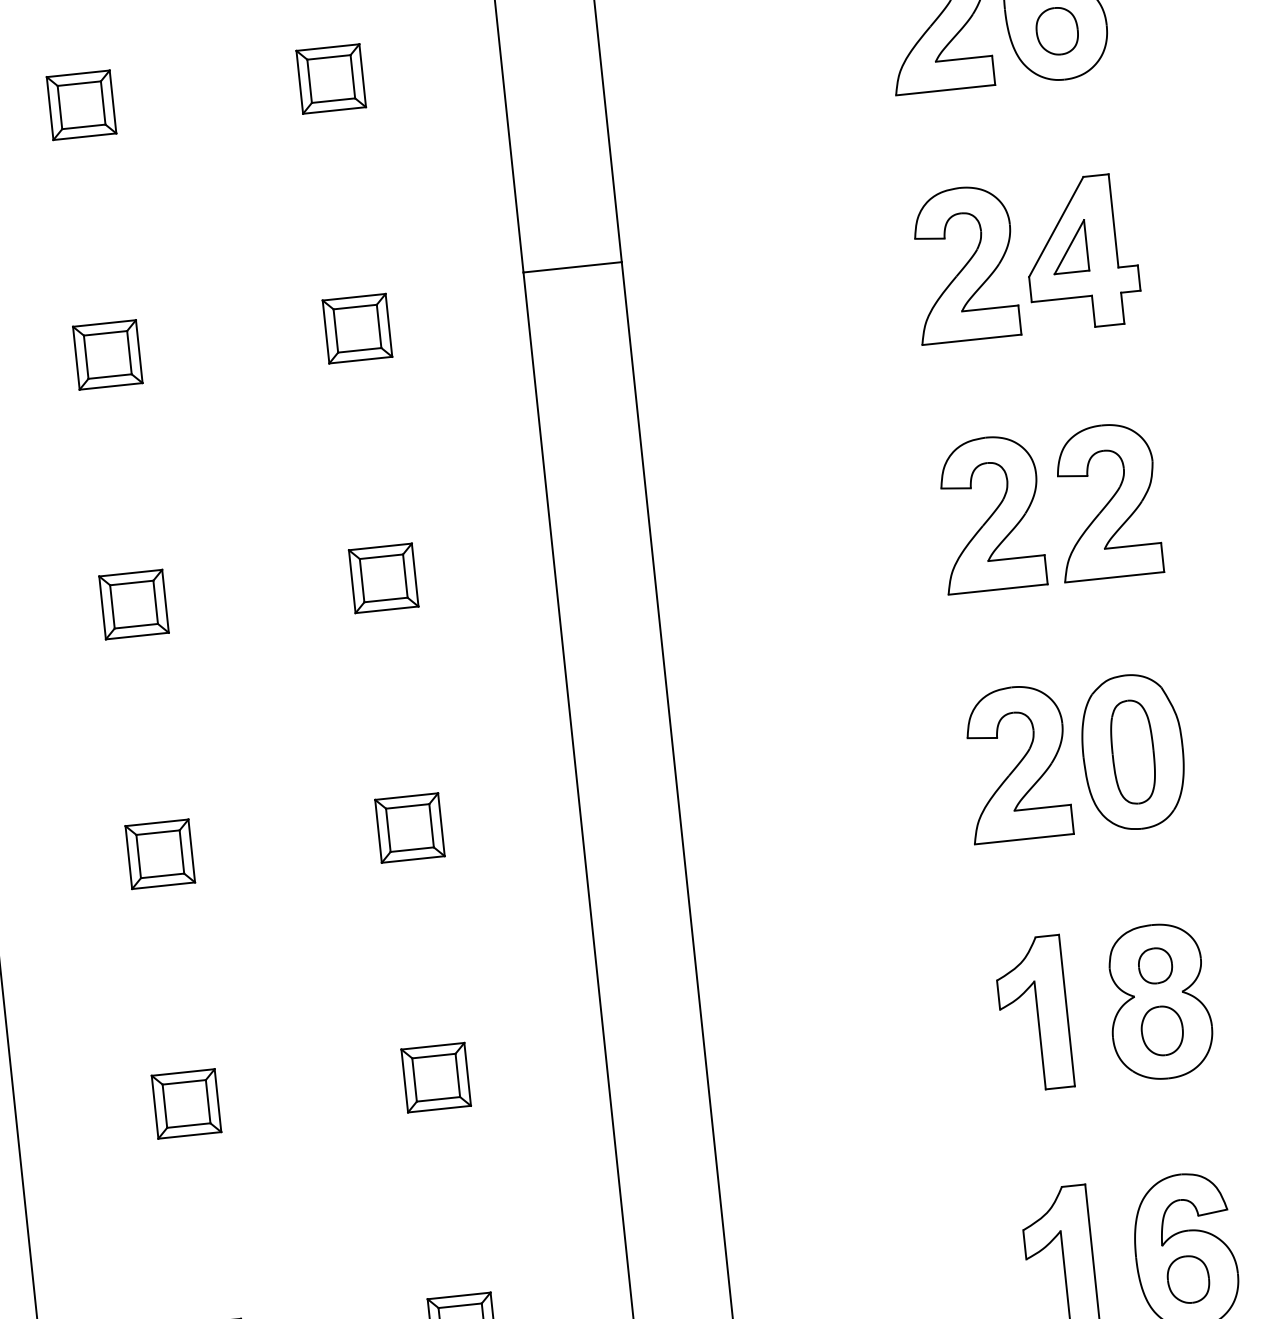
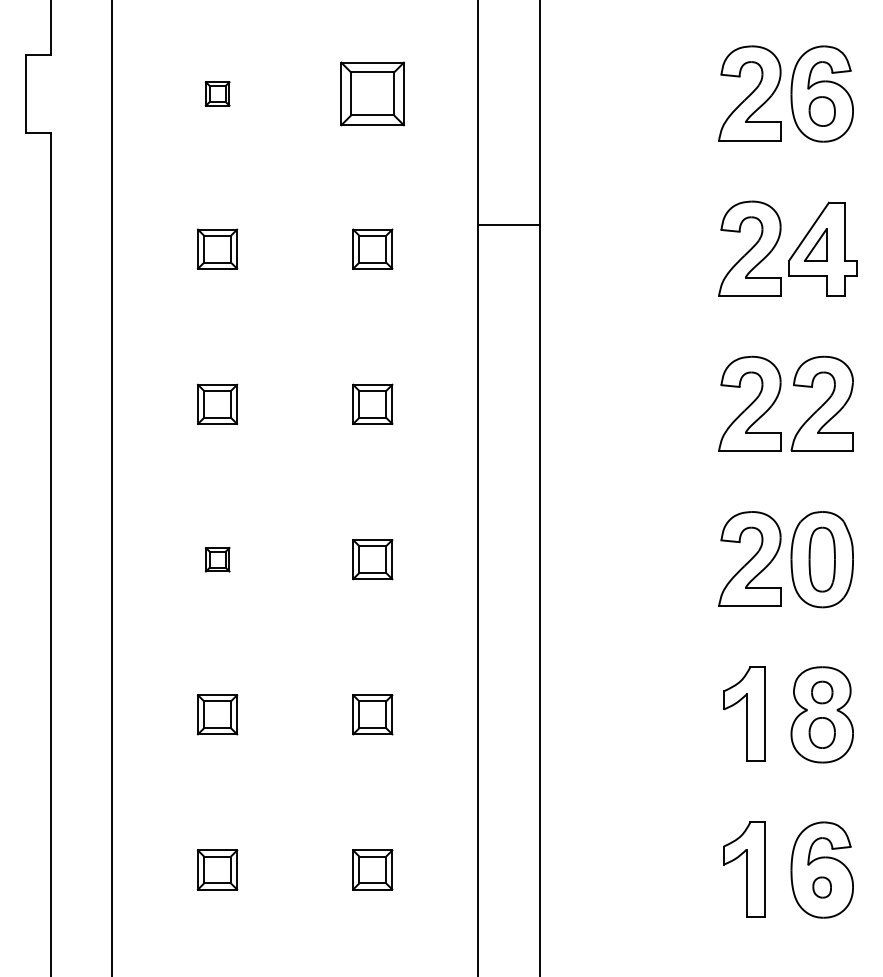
part: (330, 78) -> (372, 93), size x1.6
part: (81, 104) -> (217, 93), size x0.6
part: (160, 854) -> (217, 559), size x0.6
part: (1187, 1279) -> (821, 887), size x0.7

